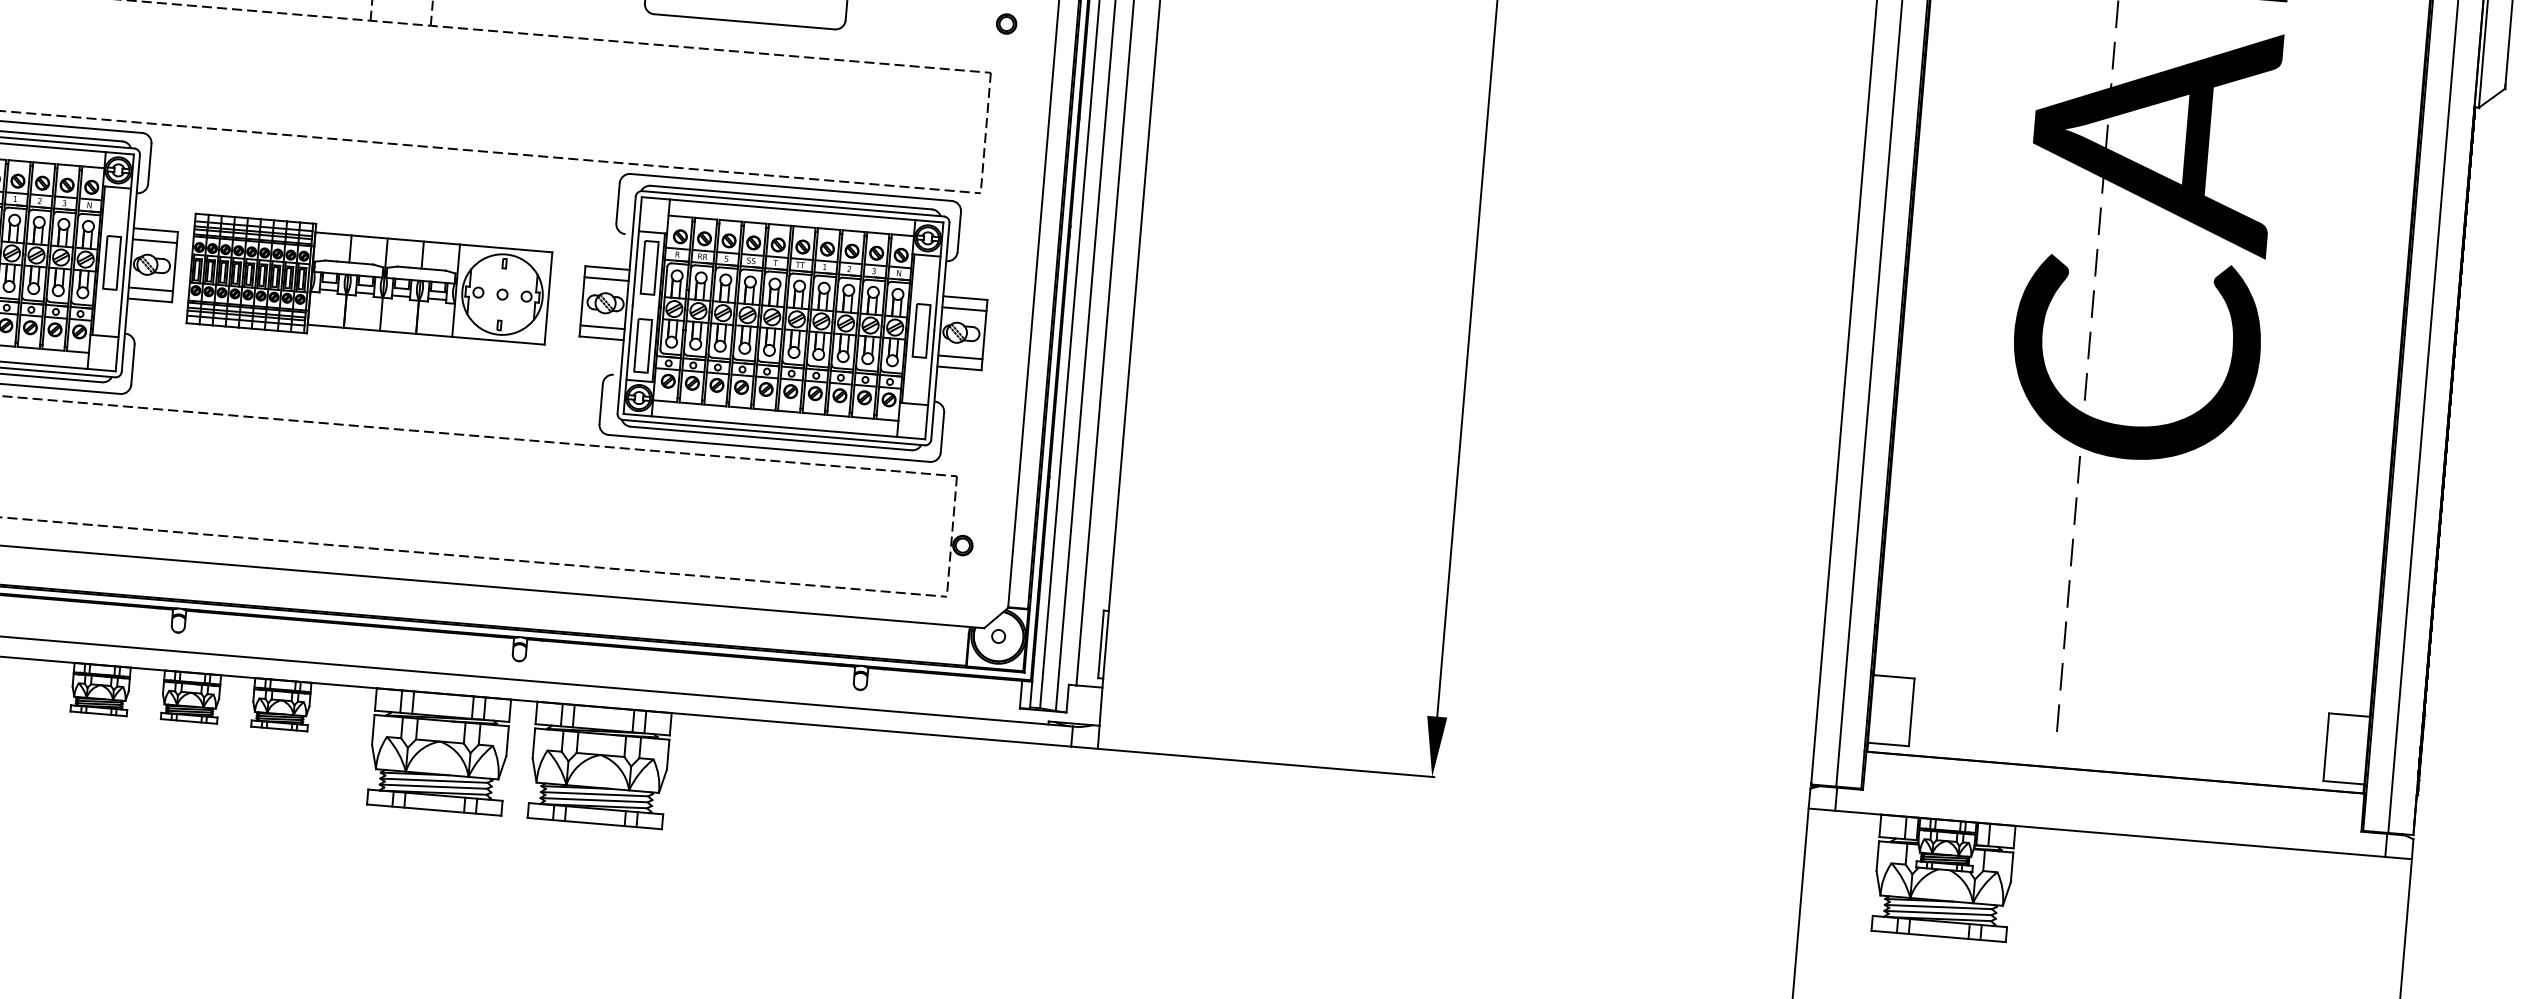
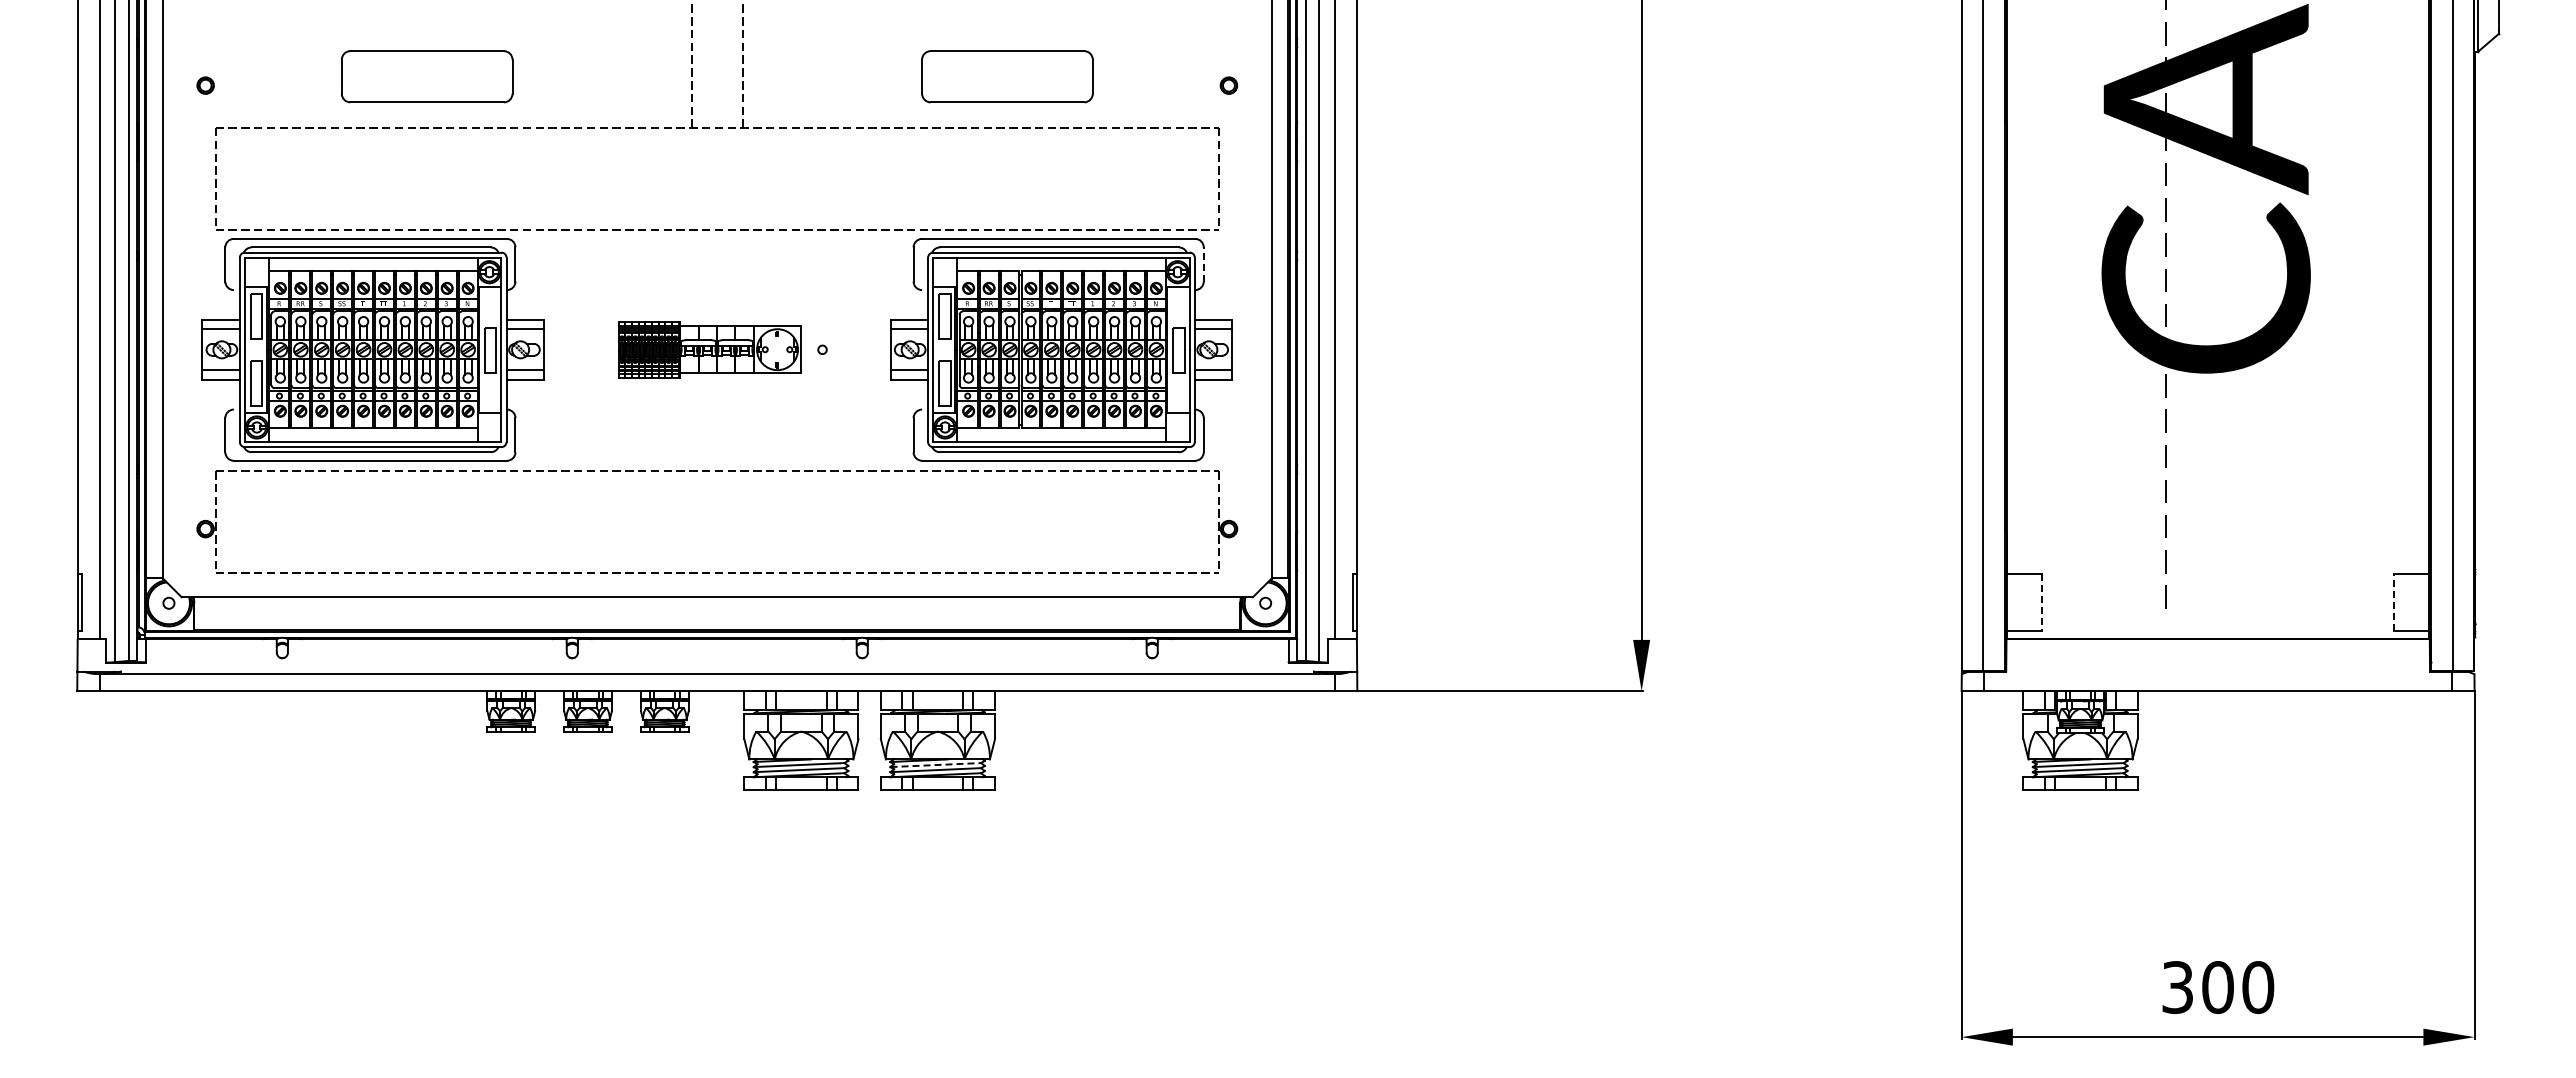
line: (959, 231) -> (1203, 264), solid -> dashed
part: (369, 283) -> (709, 349), size x0.6
line: (1911, 712) -> (2041, 602), solid -> dashed
line: (2326, 747) -> (2394, 602), solid -> dashed
line: (595, 794) -> (936, 765), solid -> dashed

